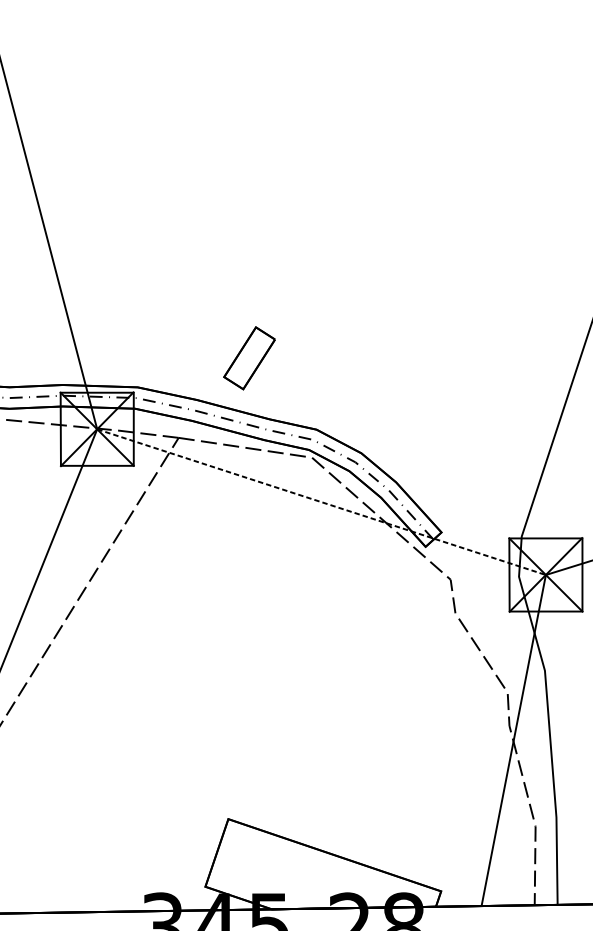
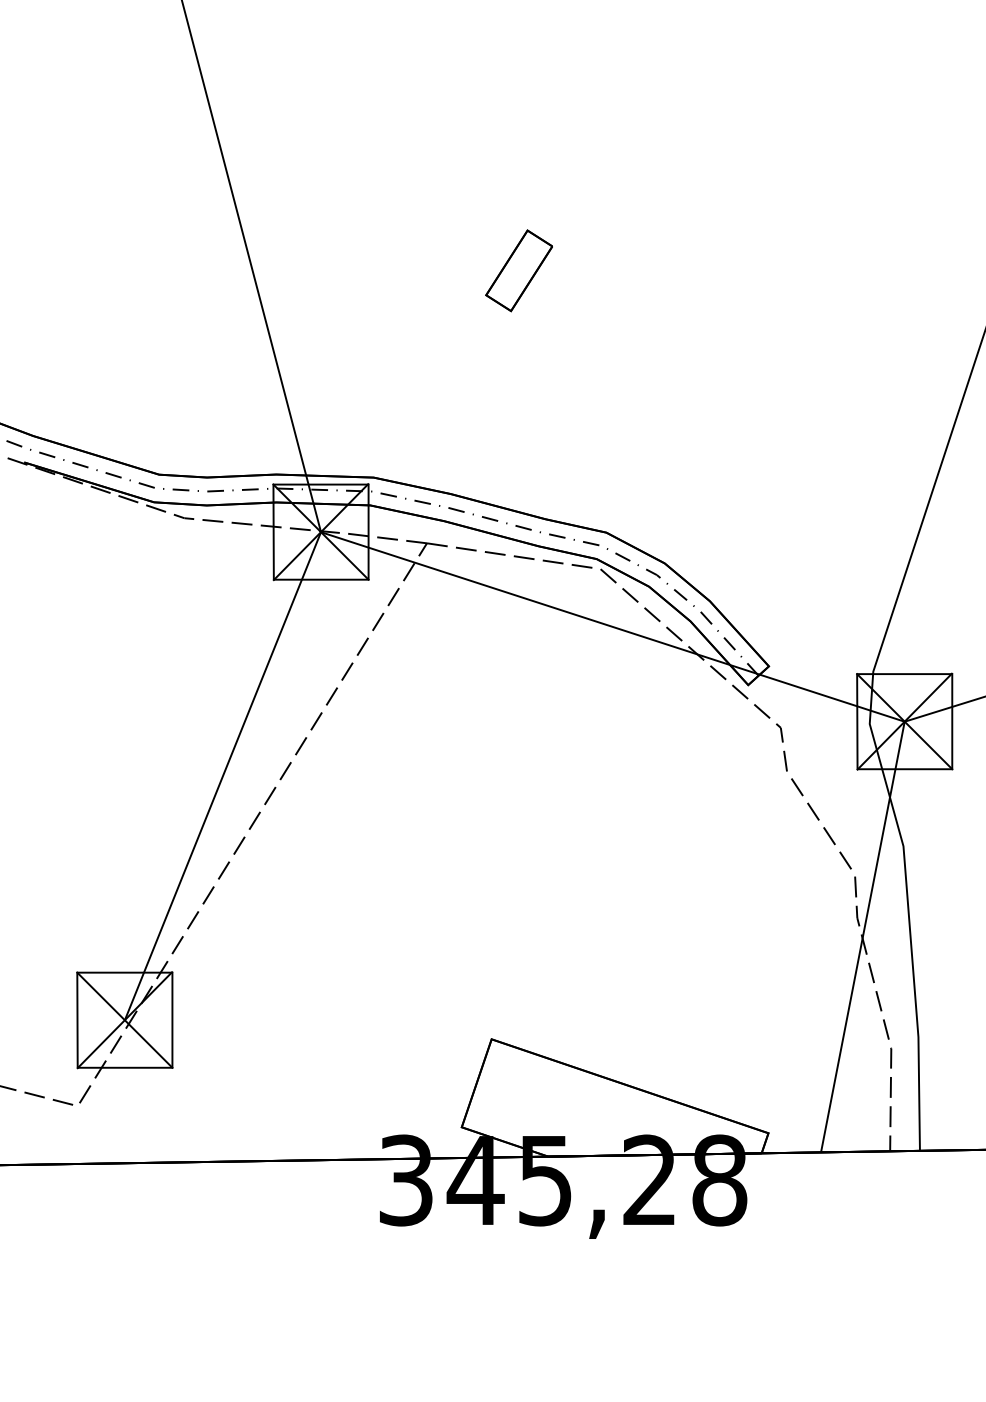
part: (249, 358) -> (518, 270), moved
line: (321, 501) -> (612, 626), dashed -> solid

